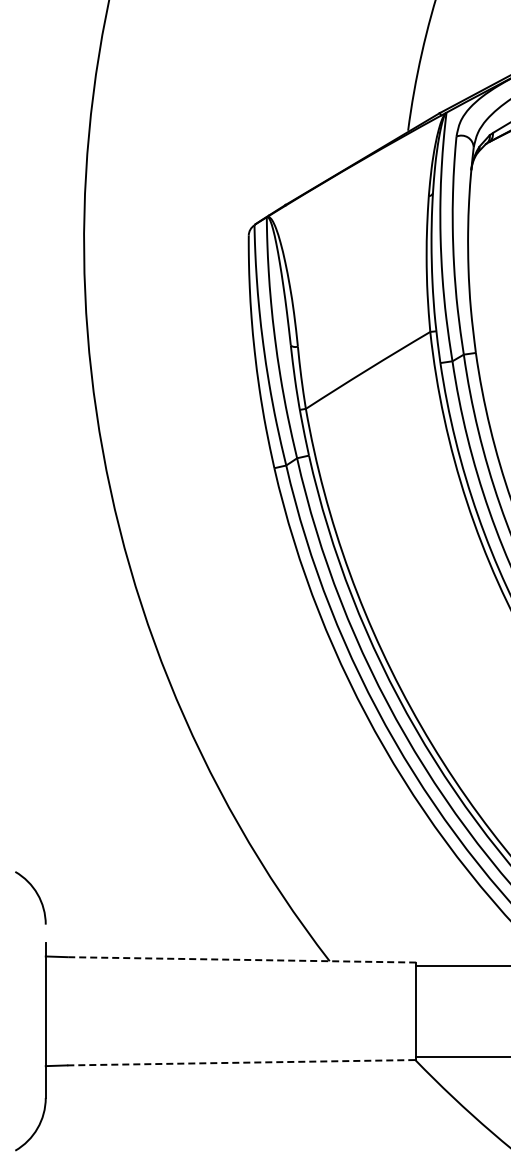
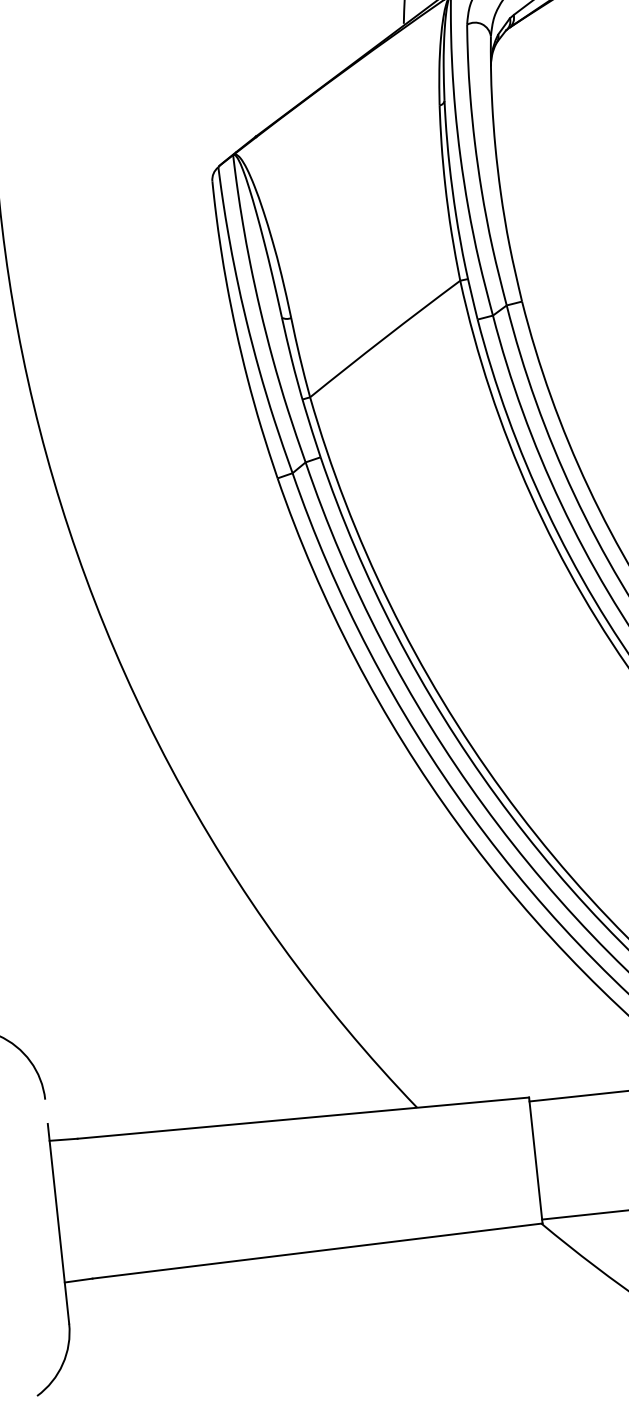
line: (241, 959) -> (302, 1117), dashed -> solid
line: (242, 1062) -> (318, 1250), dashed -> solid

